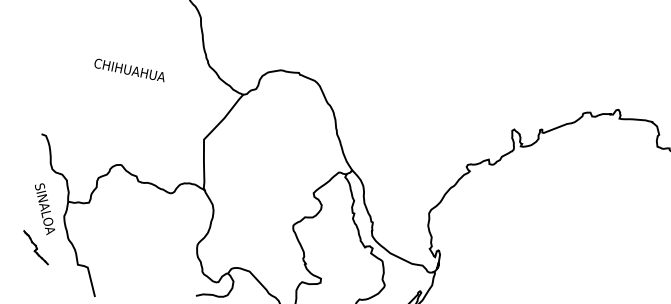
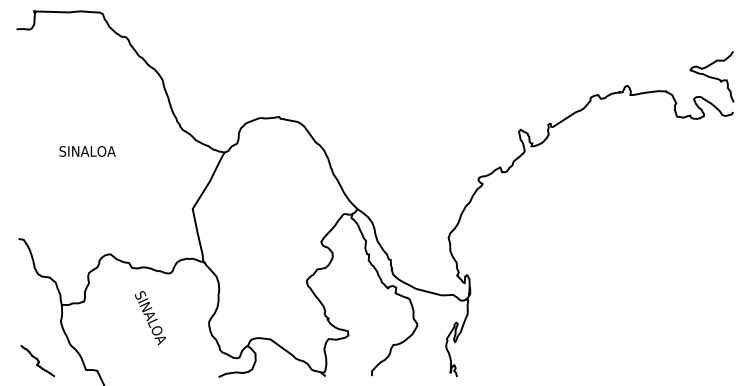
text: (129, 70) -> (98, 151), CHIHUAHUA -> SINALOA
text: (44, 209) -> (150, 318), moved

